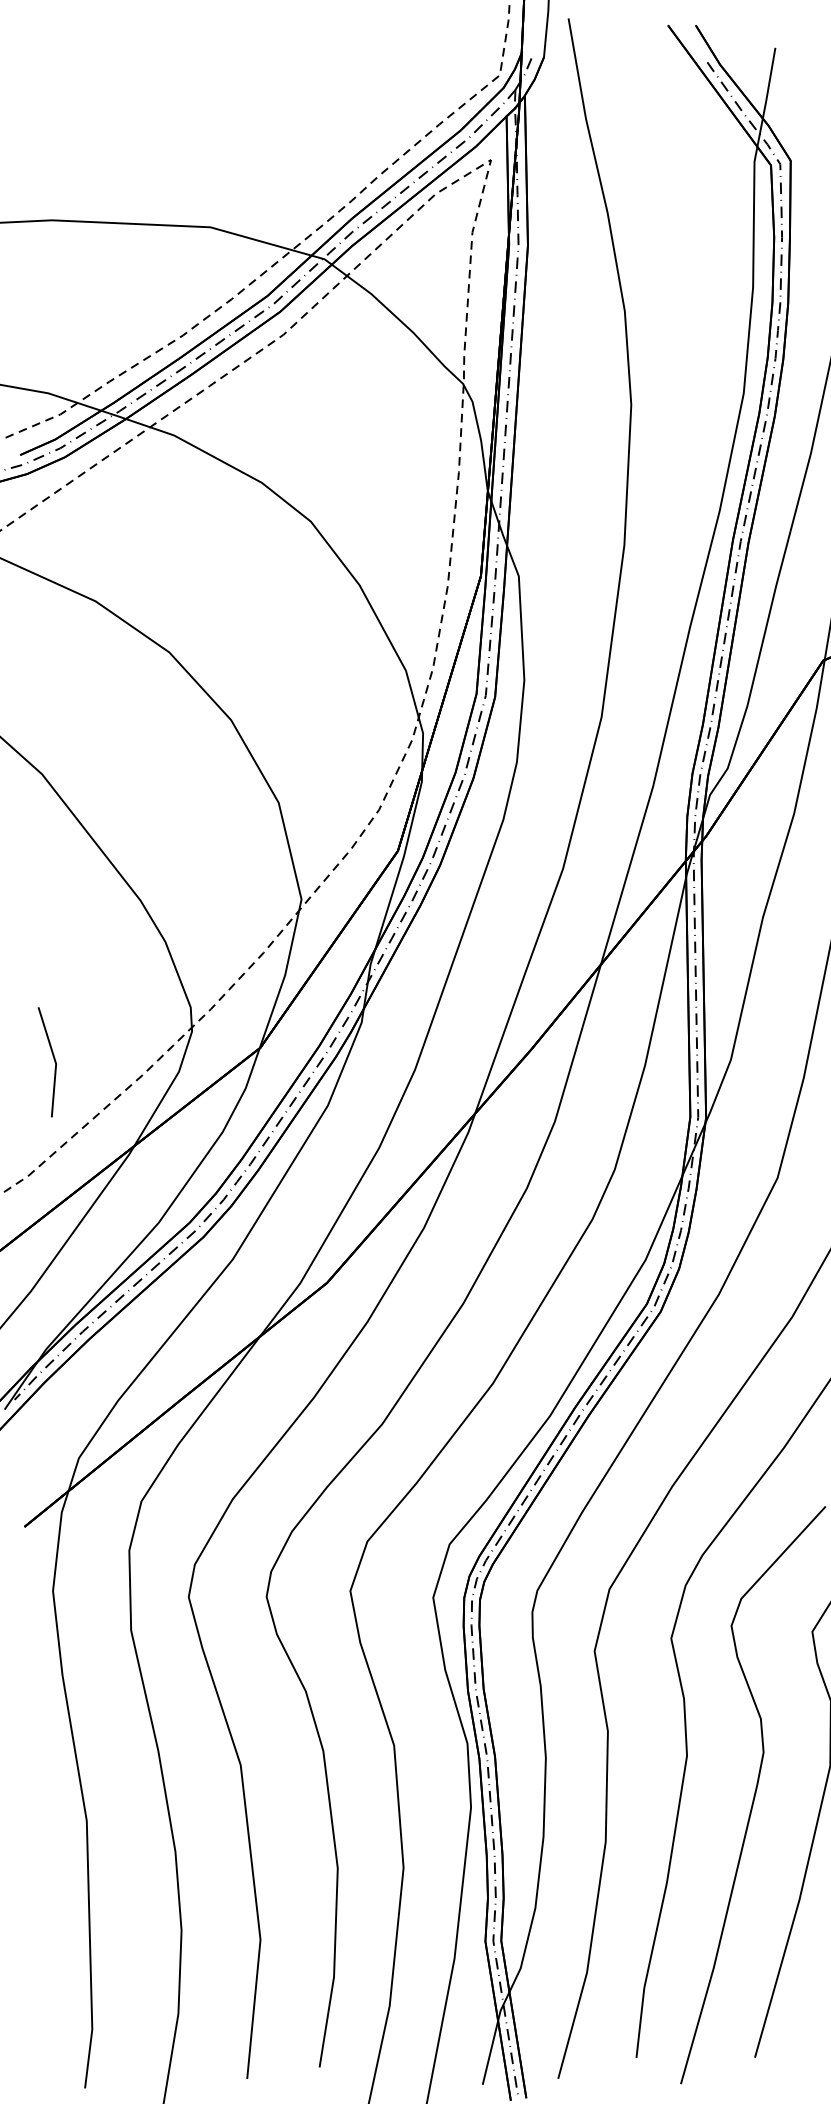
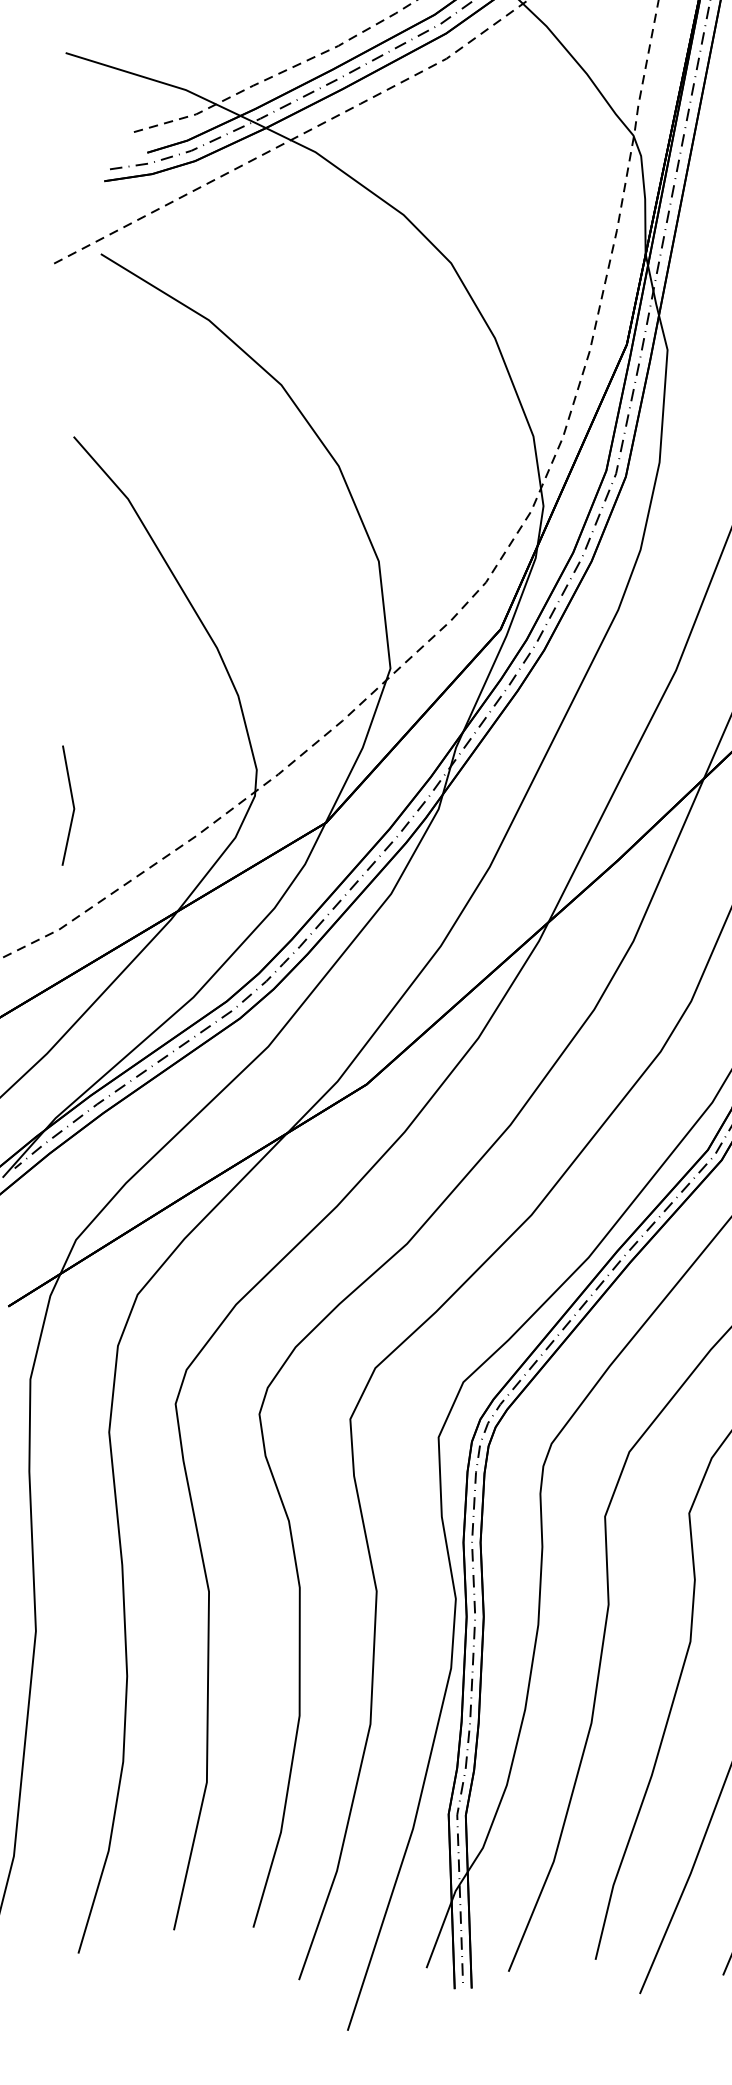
line: (53, 1059) -> (72, 803), moved

